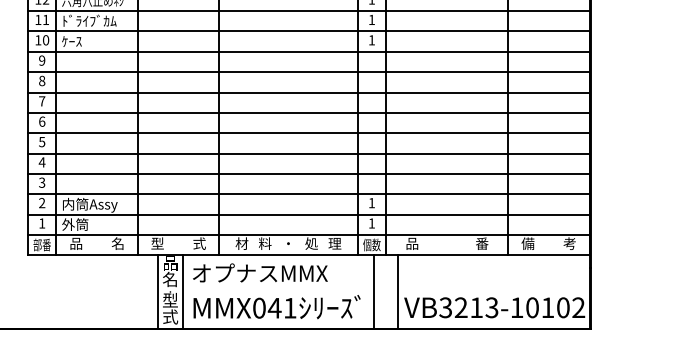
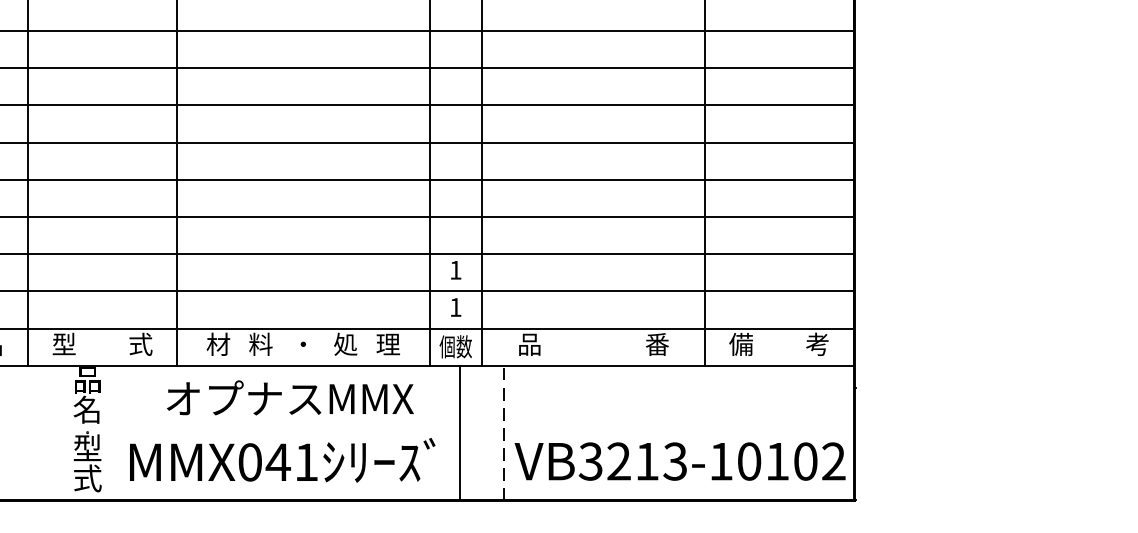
text: (260, 272) -> (290, 397), moved
line: (158, 291) -> (65, 431), removed
line: (398, 291) -> (504, 431), solid -> dashed
line: (182, 292) -> (109, 433), removed

